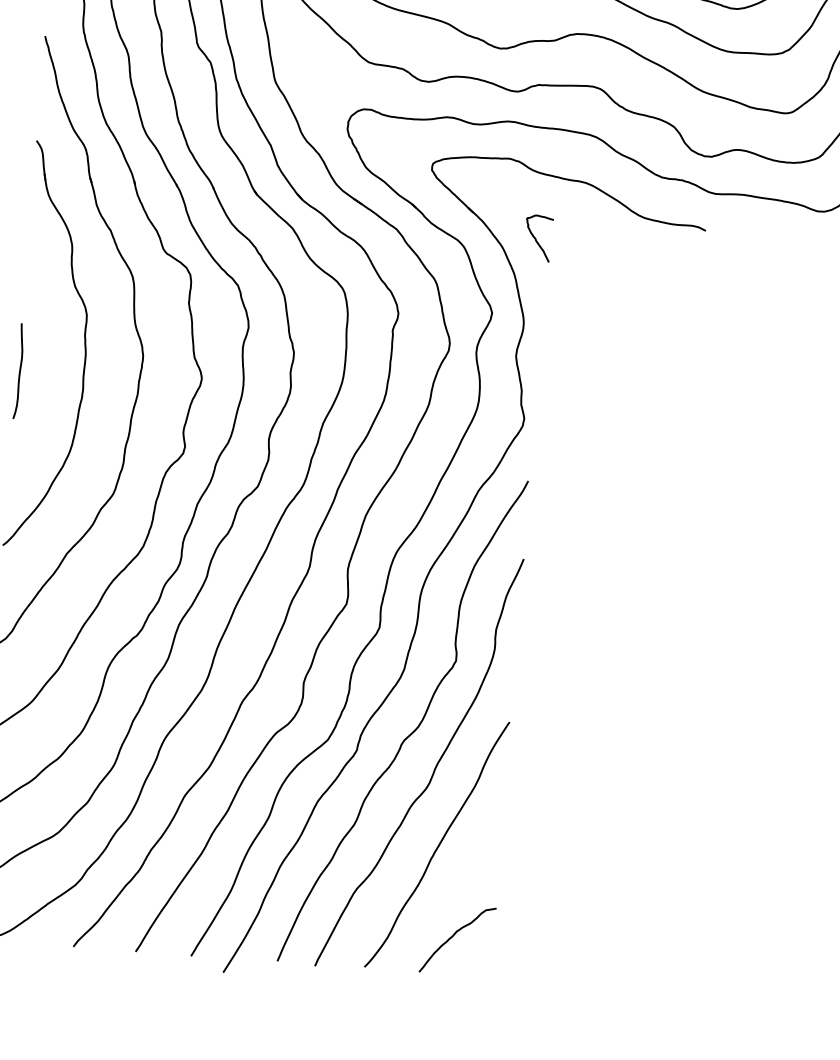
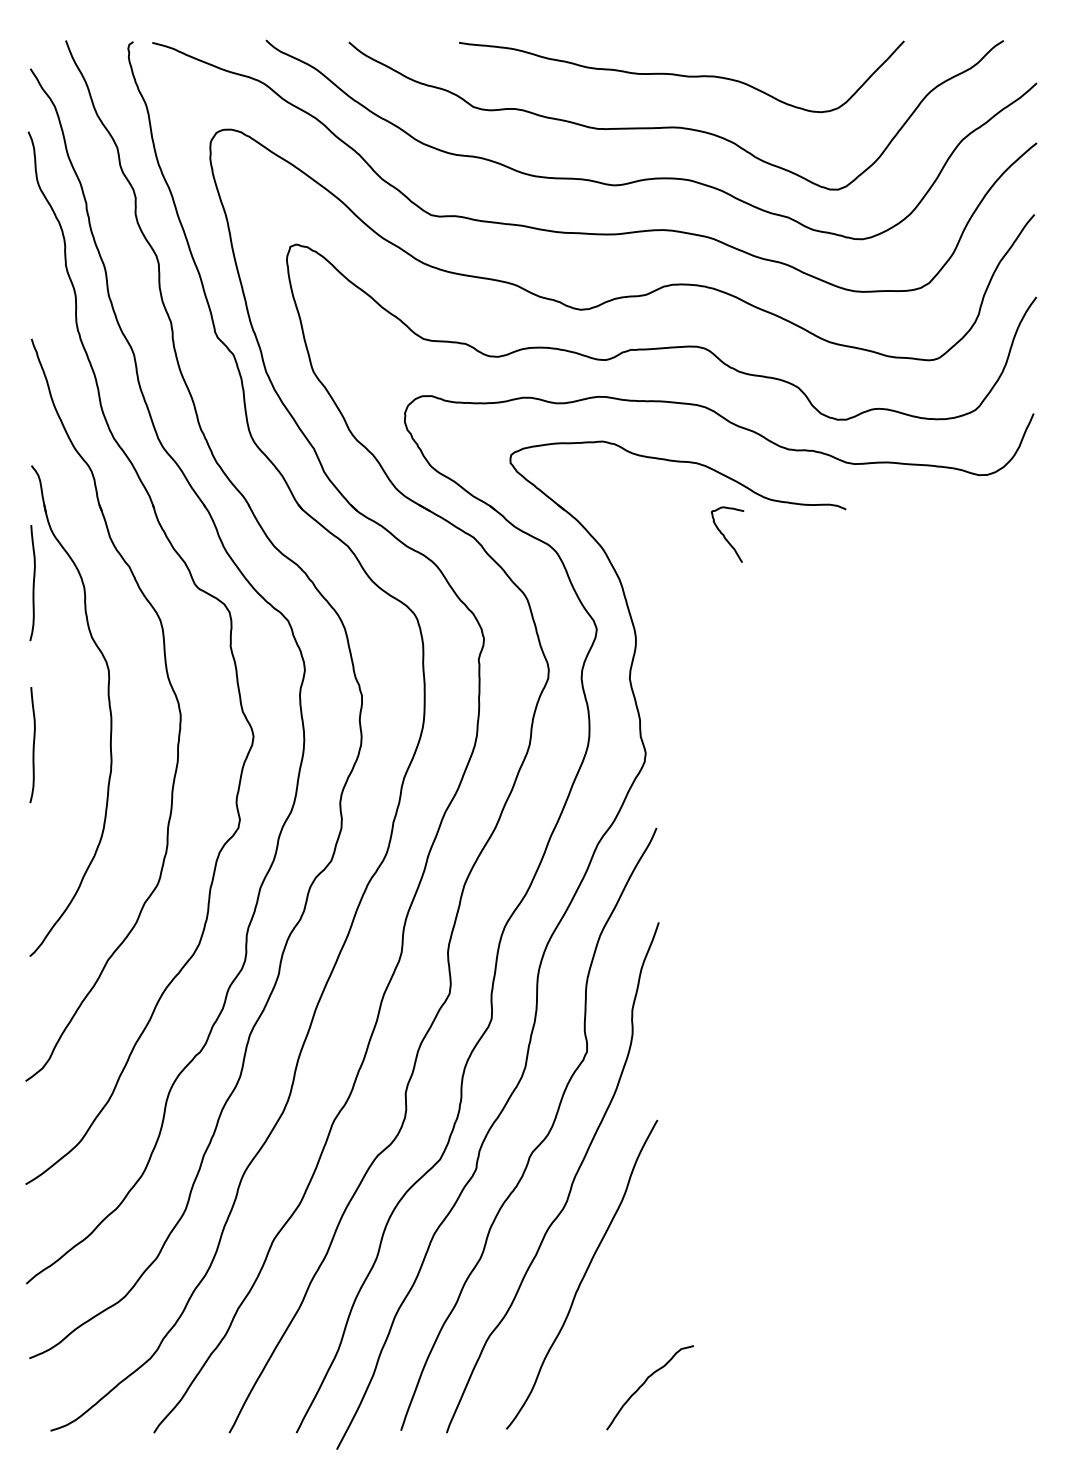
curve: (29, 237) -> (32, 583), added
curve: (536, 239) -> (725, 536), moved
curve: (453, 937) -> (644, 1384), moved

